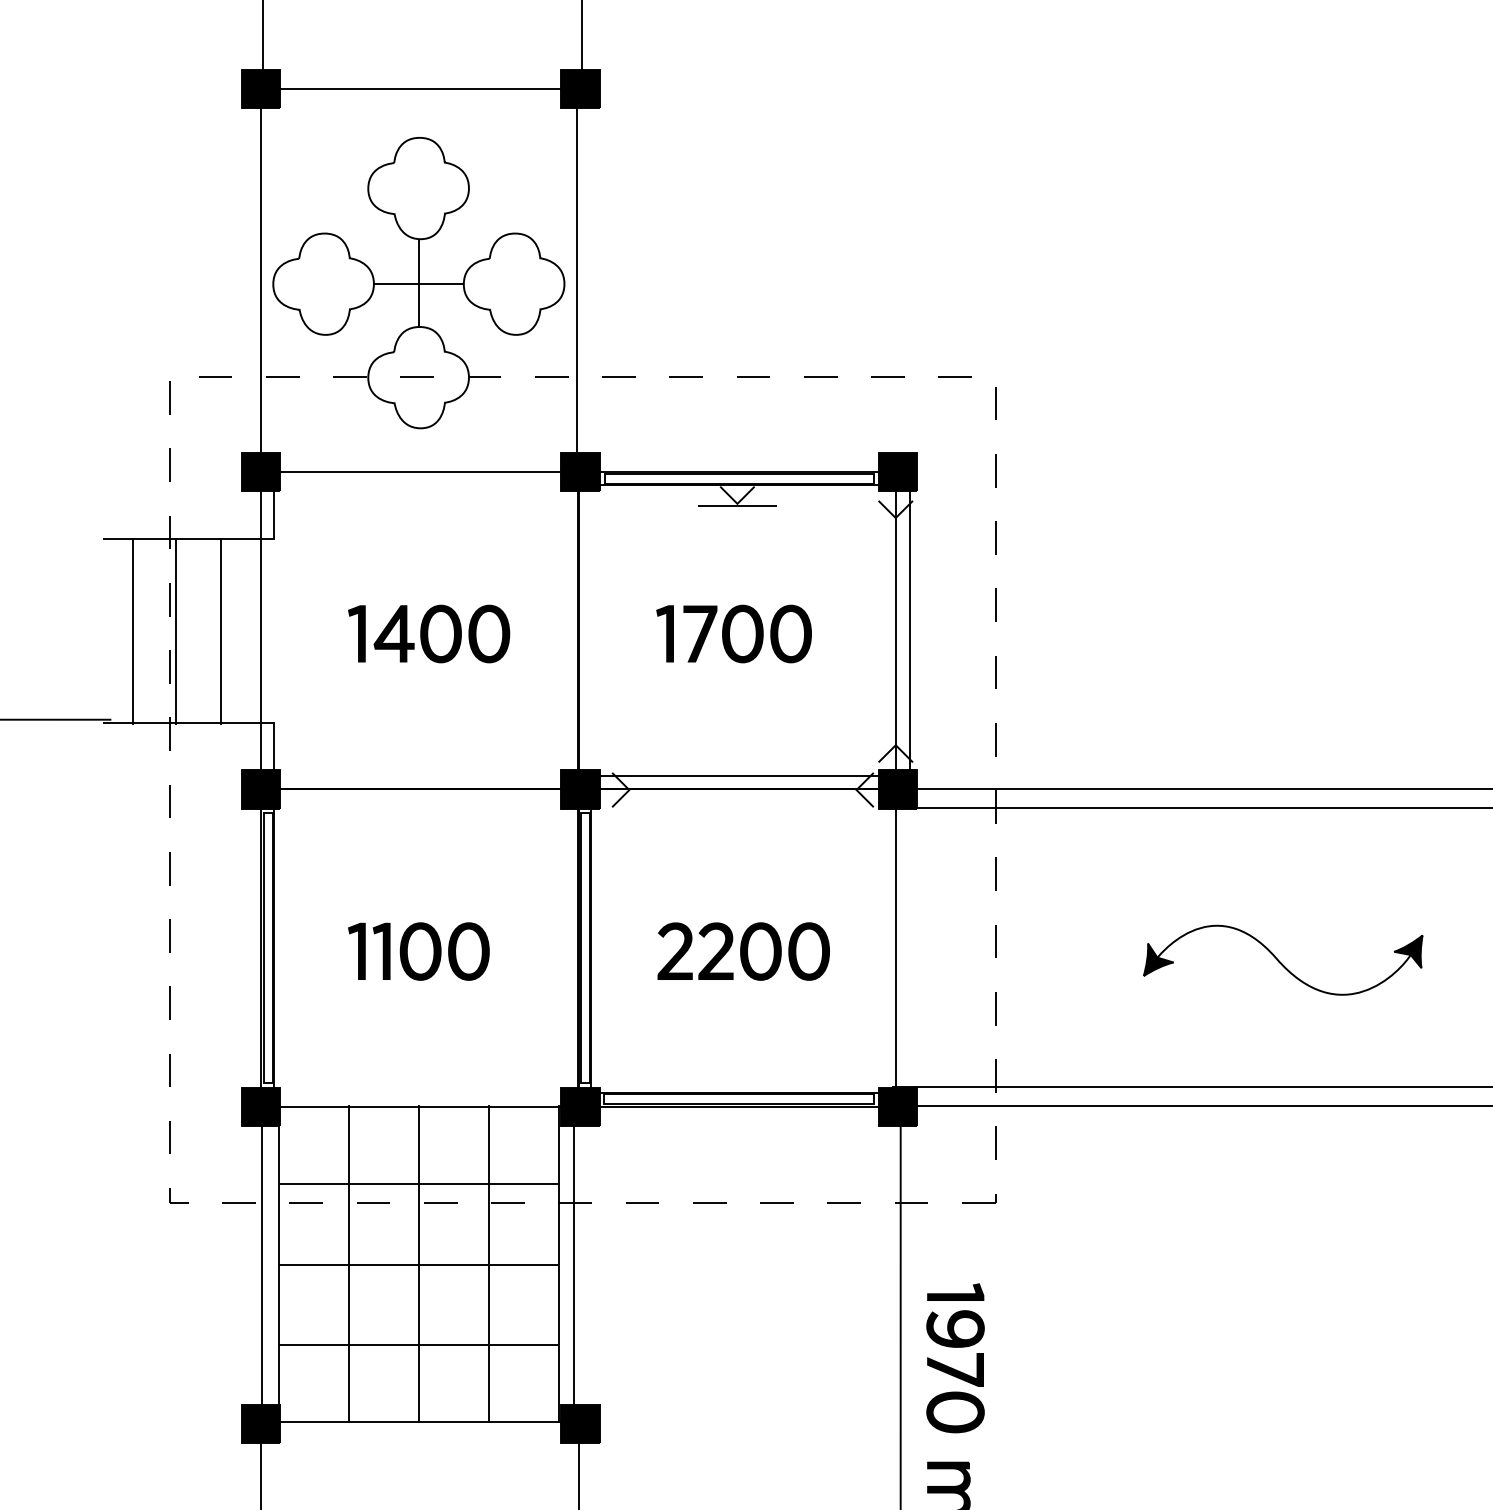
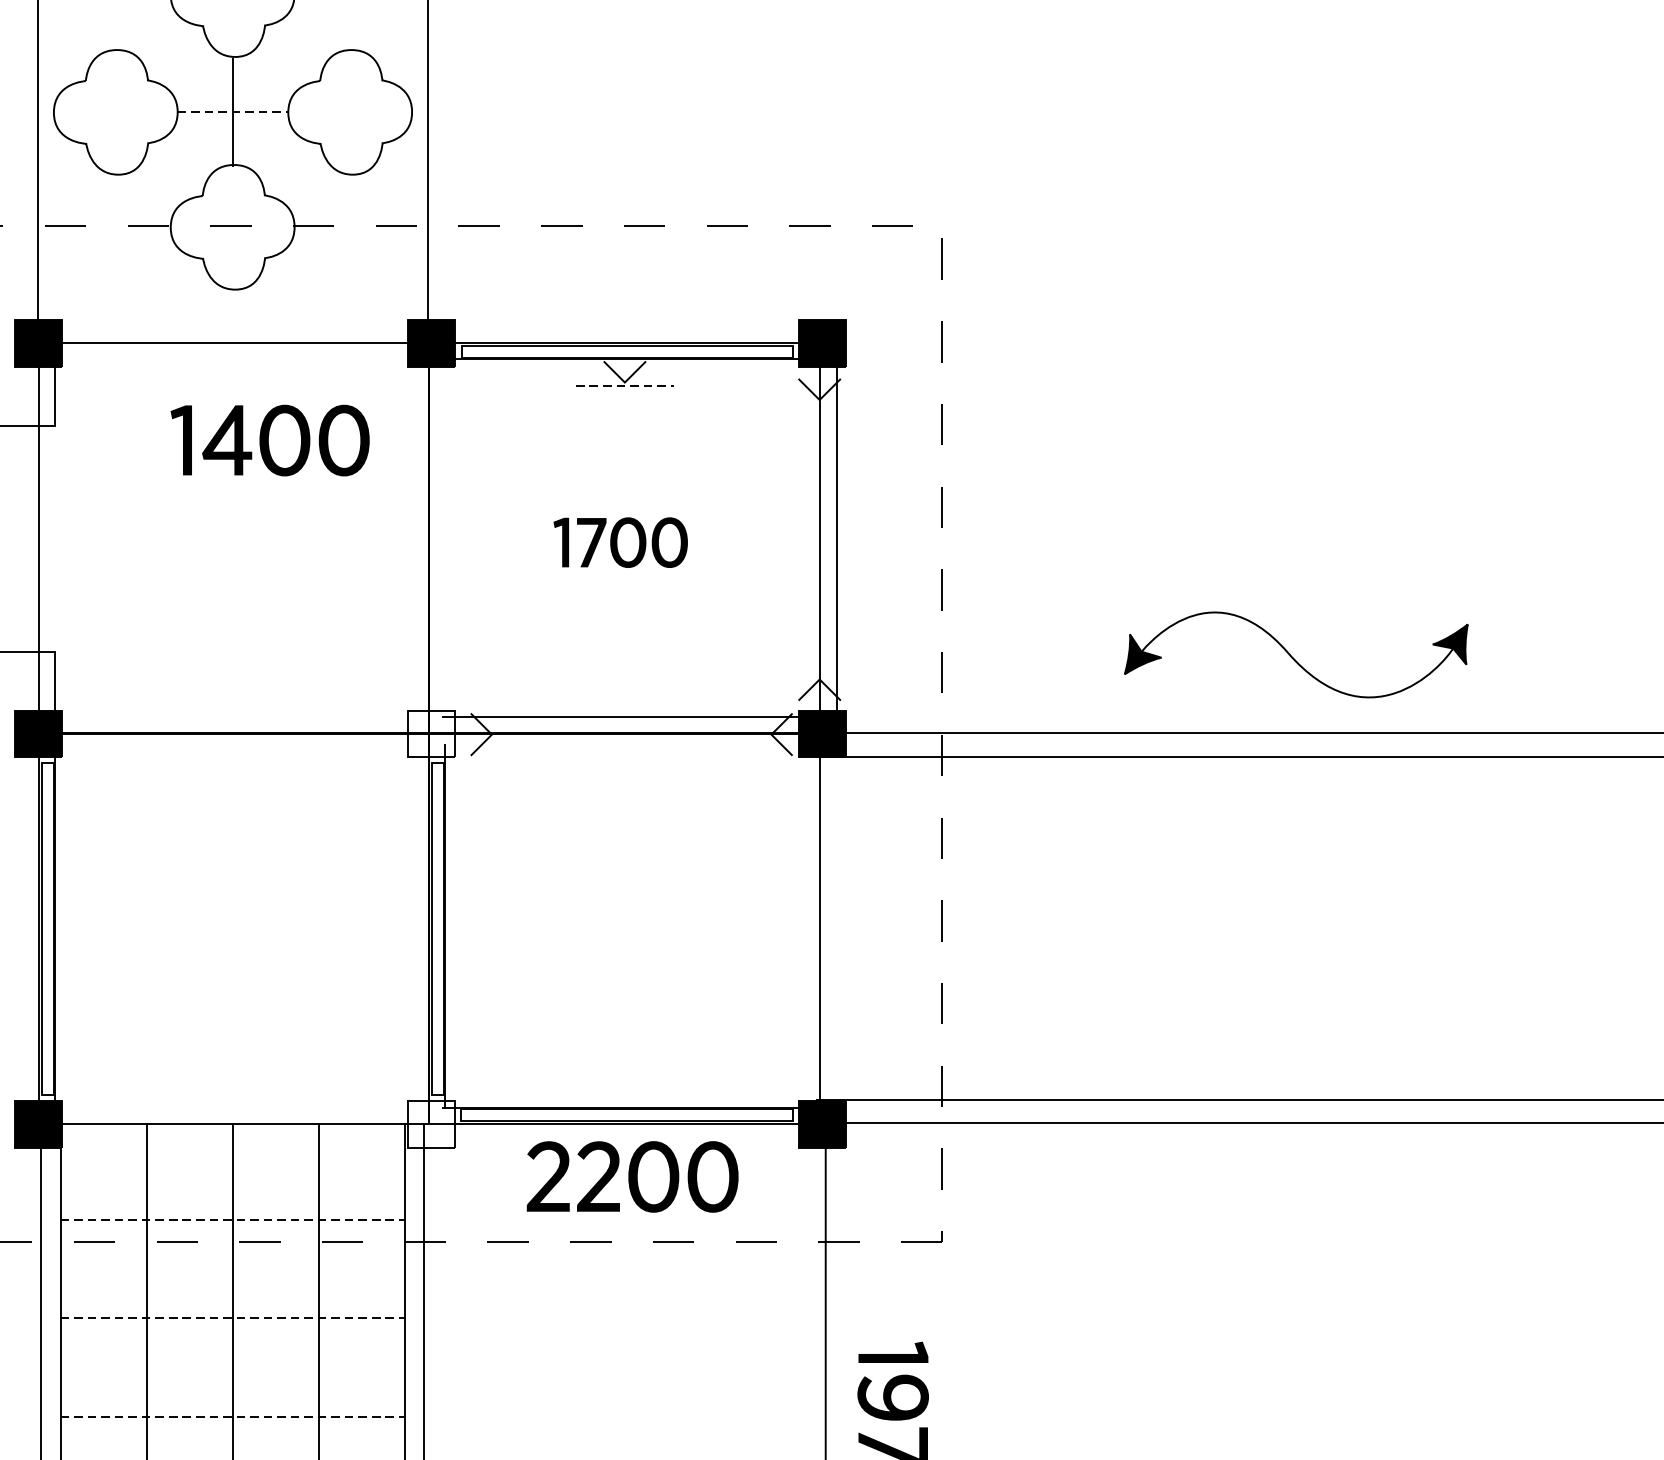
line: (418, 284) -> (232, 112), solid -> dashed
line: (737, 506) -> (624, 385), solid -> dashed
part: (429, 633) -> (270, 439), moved
part: (733, 633) -> (620, 542), size x0.7
fill: (580, 789) -> (431, 733), removed
part: (418, 951) -> (232, 933), removed
part: (743, 951) -> (632, 1176), moved
part: (1283, 959) -> (1296, 653), moved
fill: (580, 1107) -> (431, 1125), removed
line: (419, 1184) -> (233, 1219), solid -> dashed
line: (419, 1264) -> (233, 1318), solid -> dashed
line: (419, 1344) -> (233, 1416), solid -> dashed

